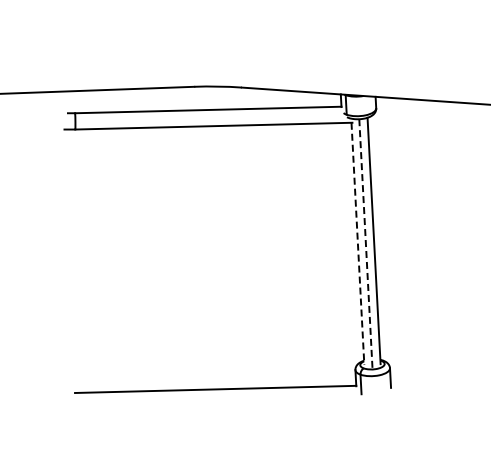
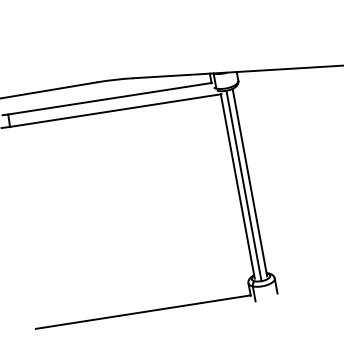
line: (365, 243) -> (243, 185), dashed -> solid
line: (357, 244) -> (237, 186), dashed -> solid

